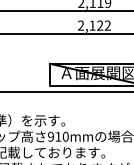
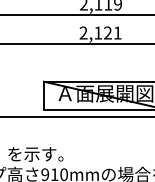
text: (107, 25) -> (117, 32), 2,122 -> 2,121

